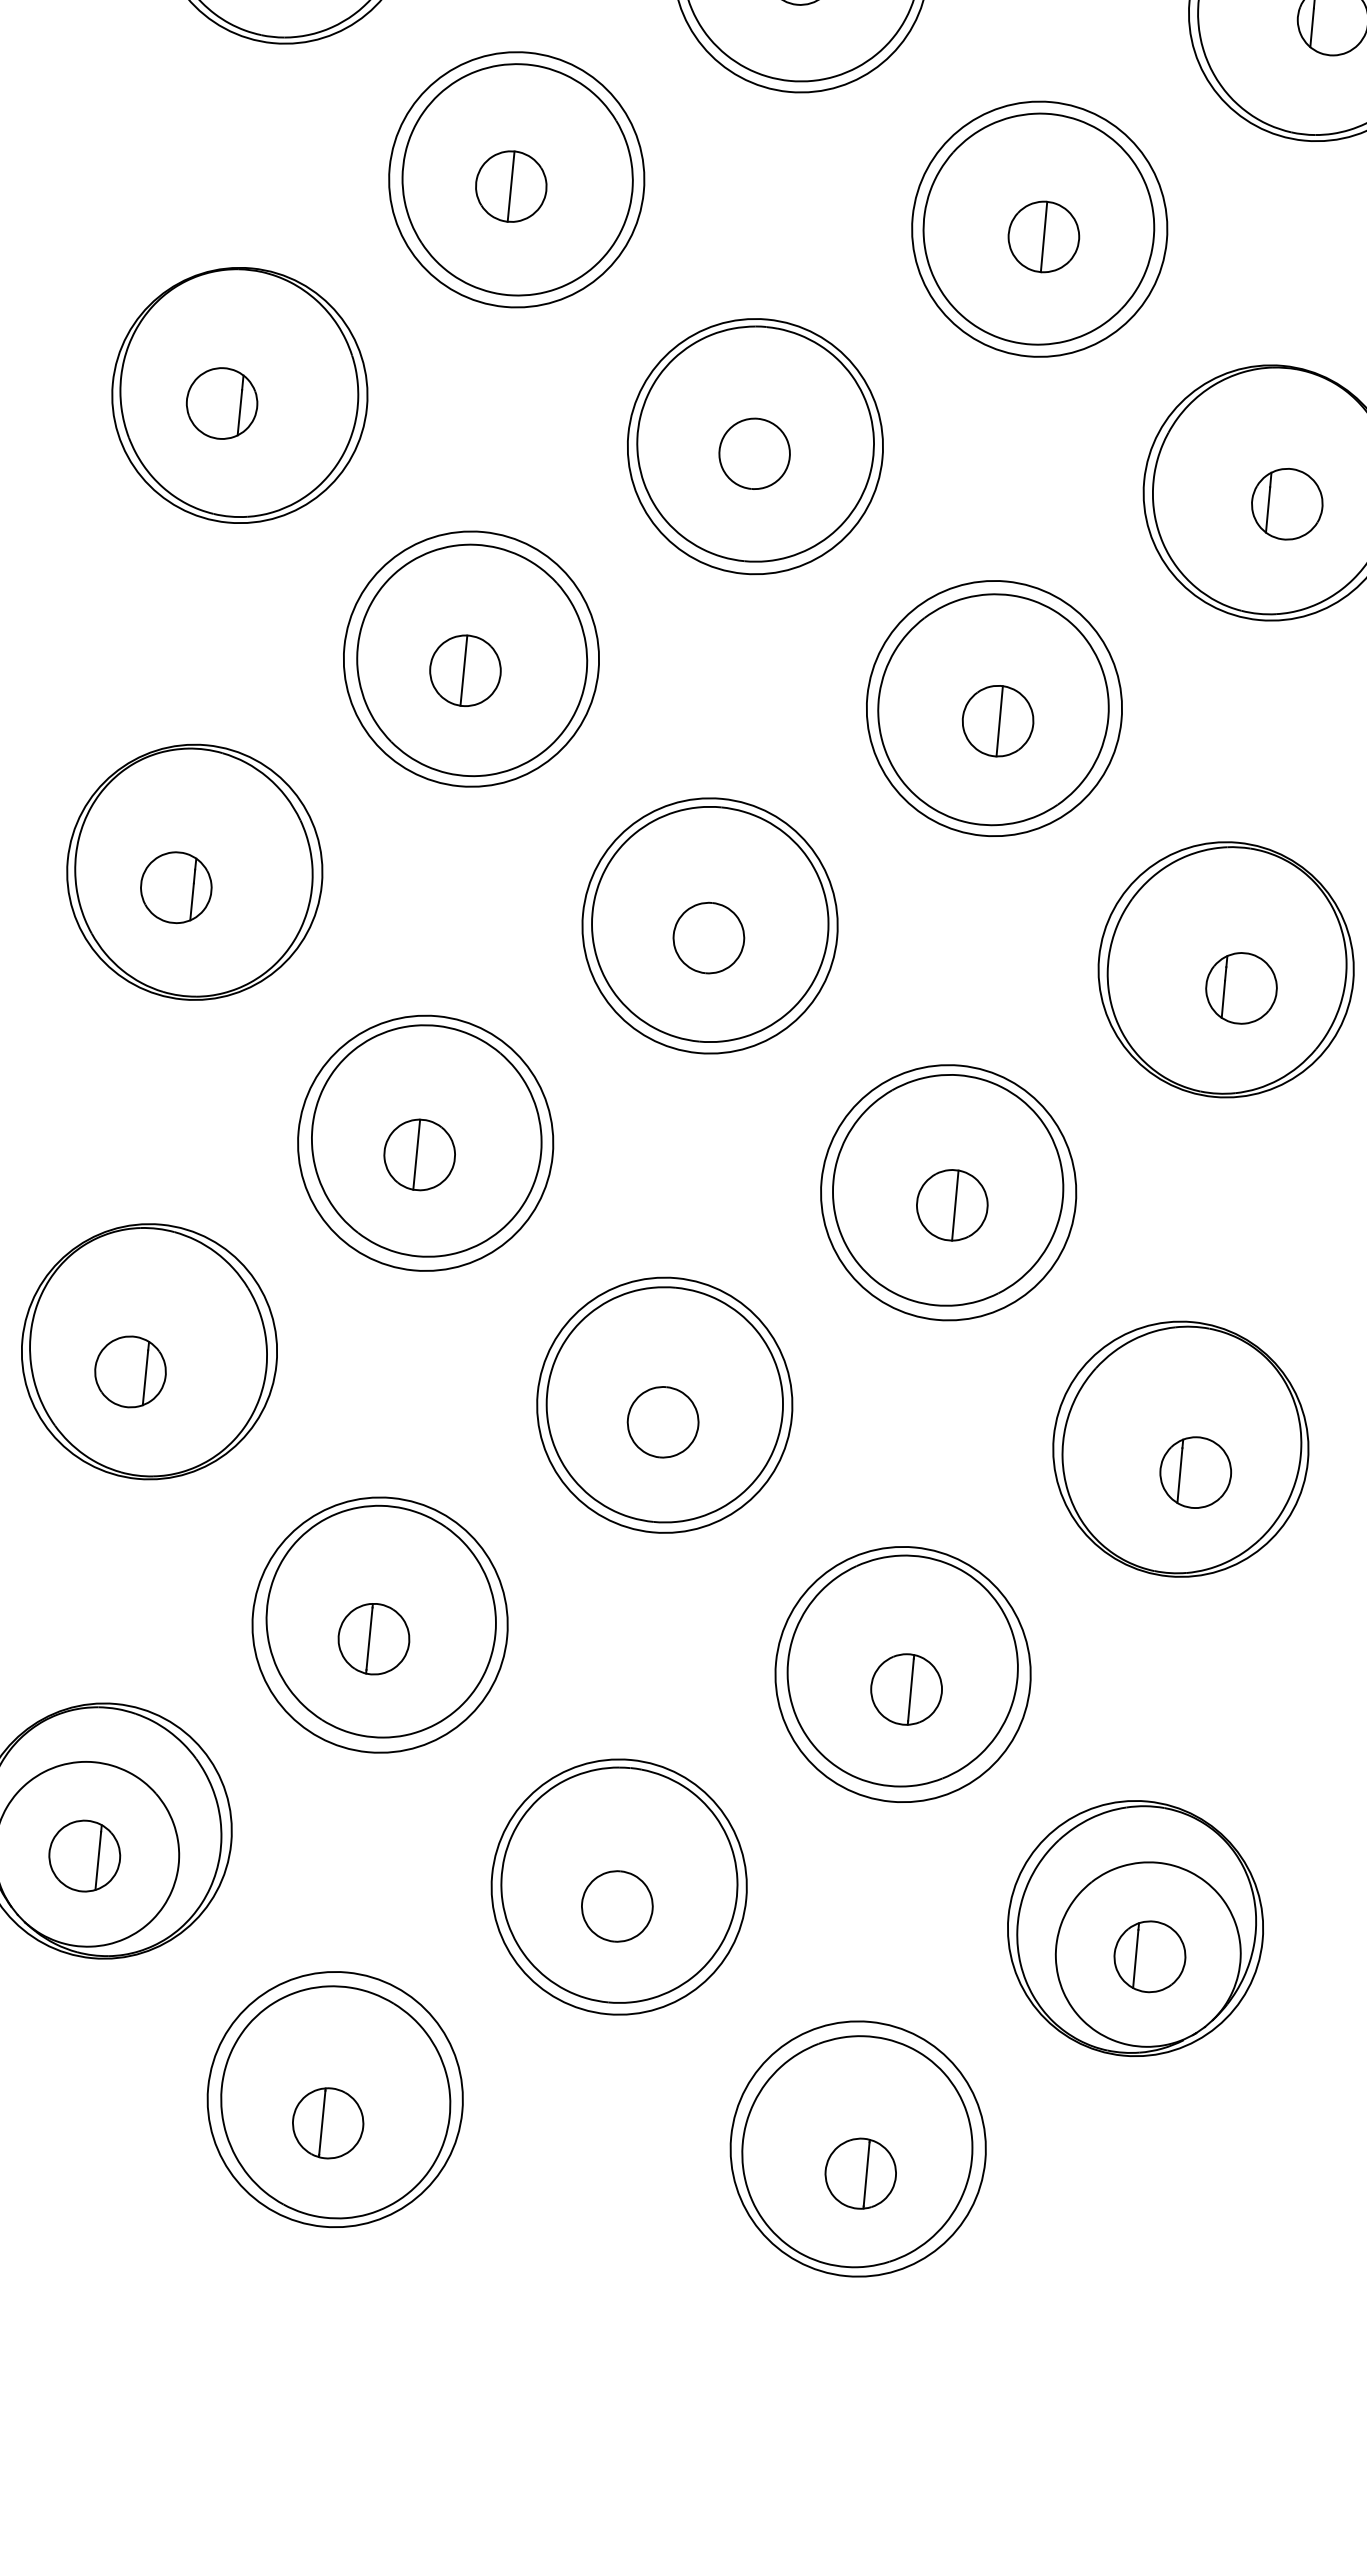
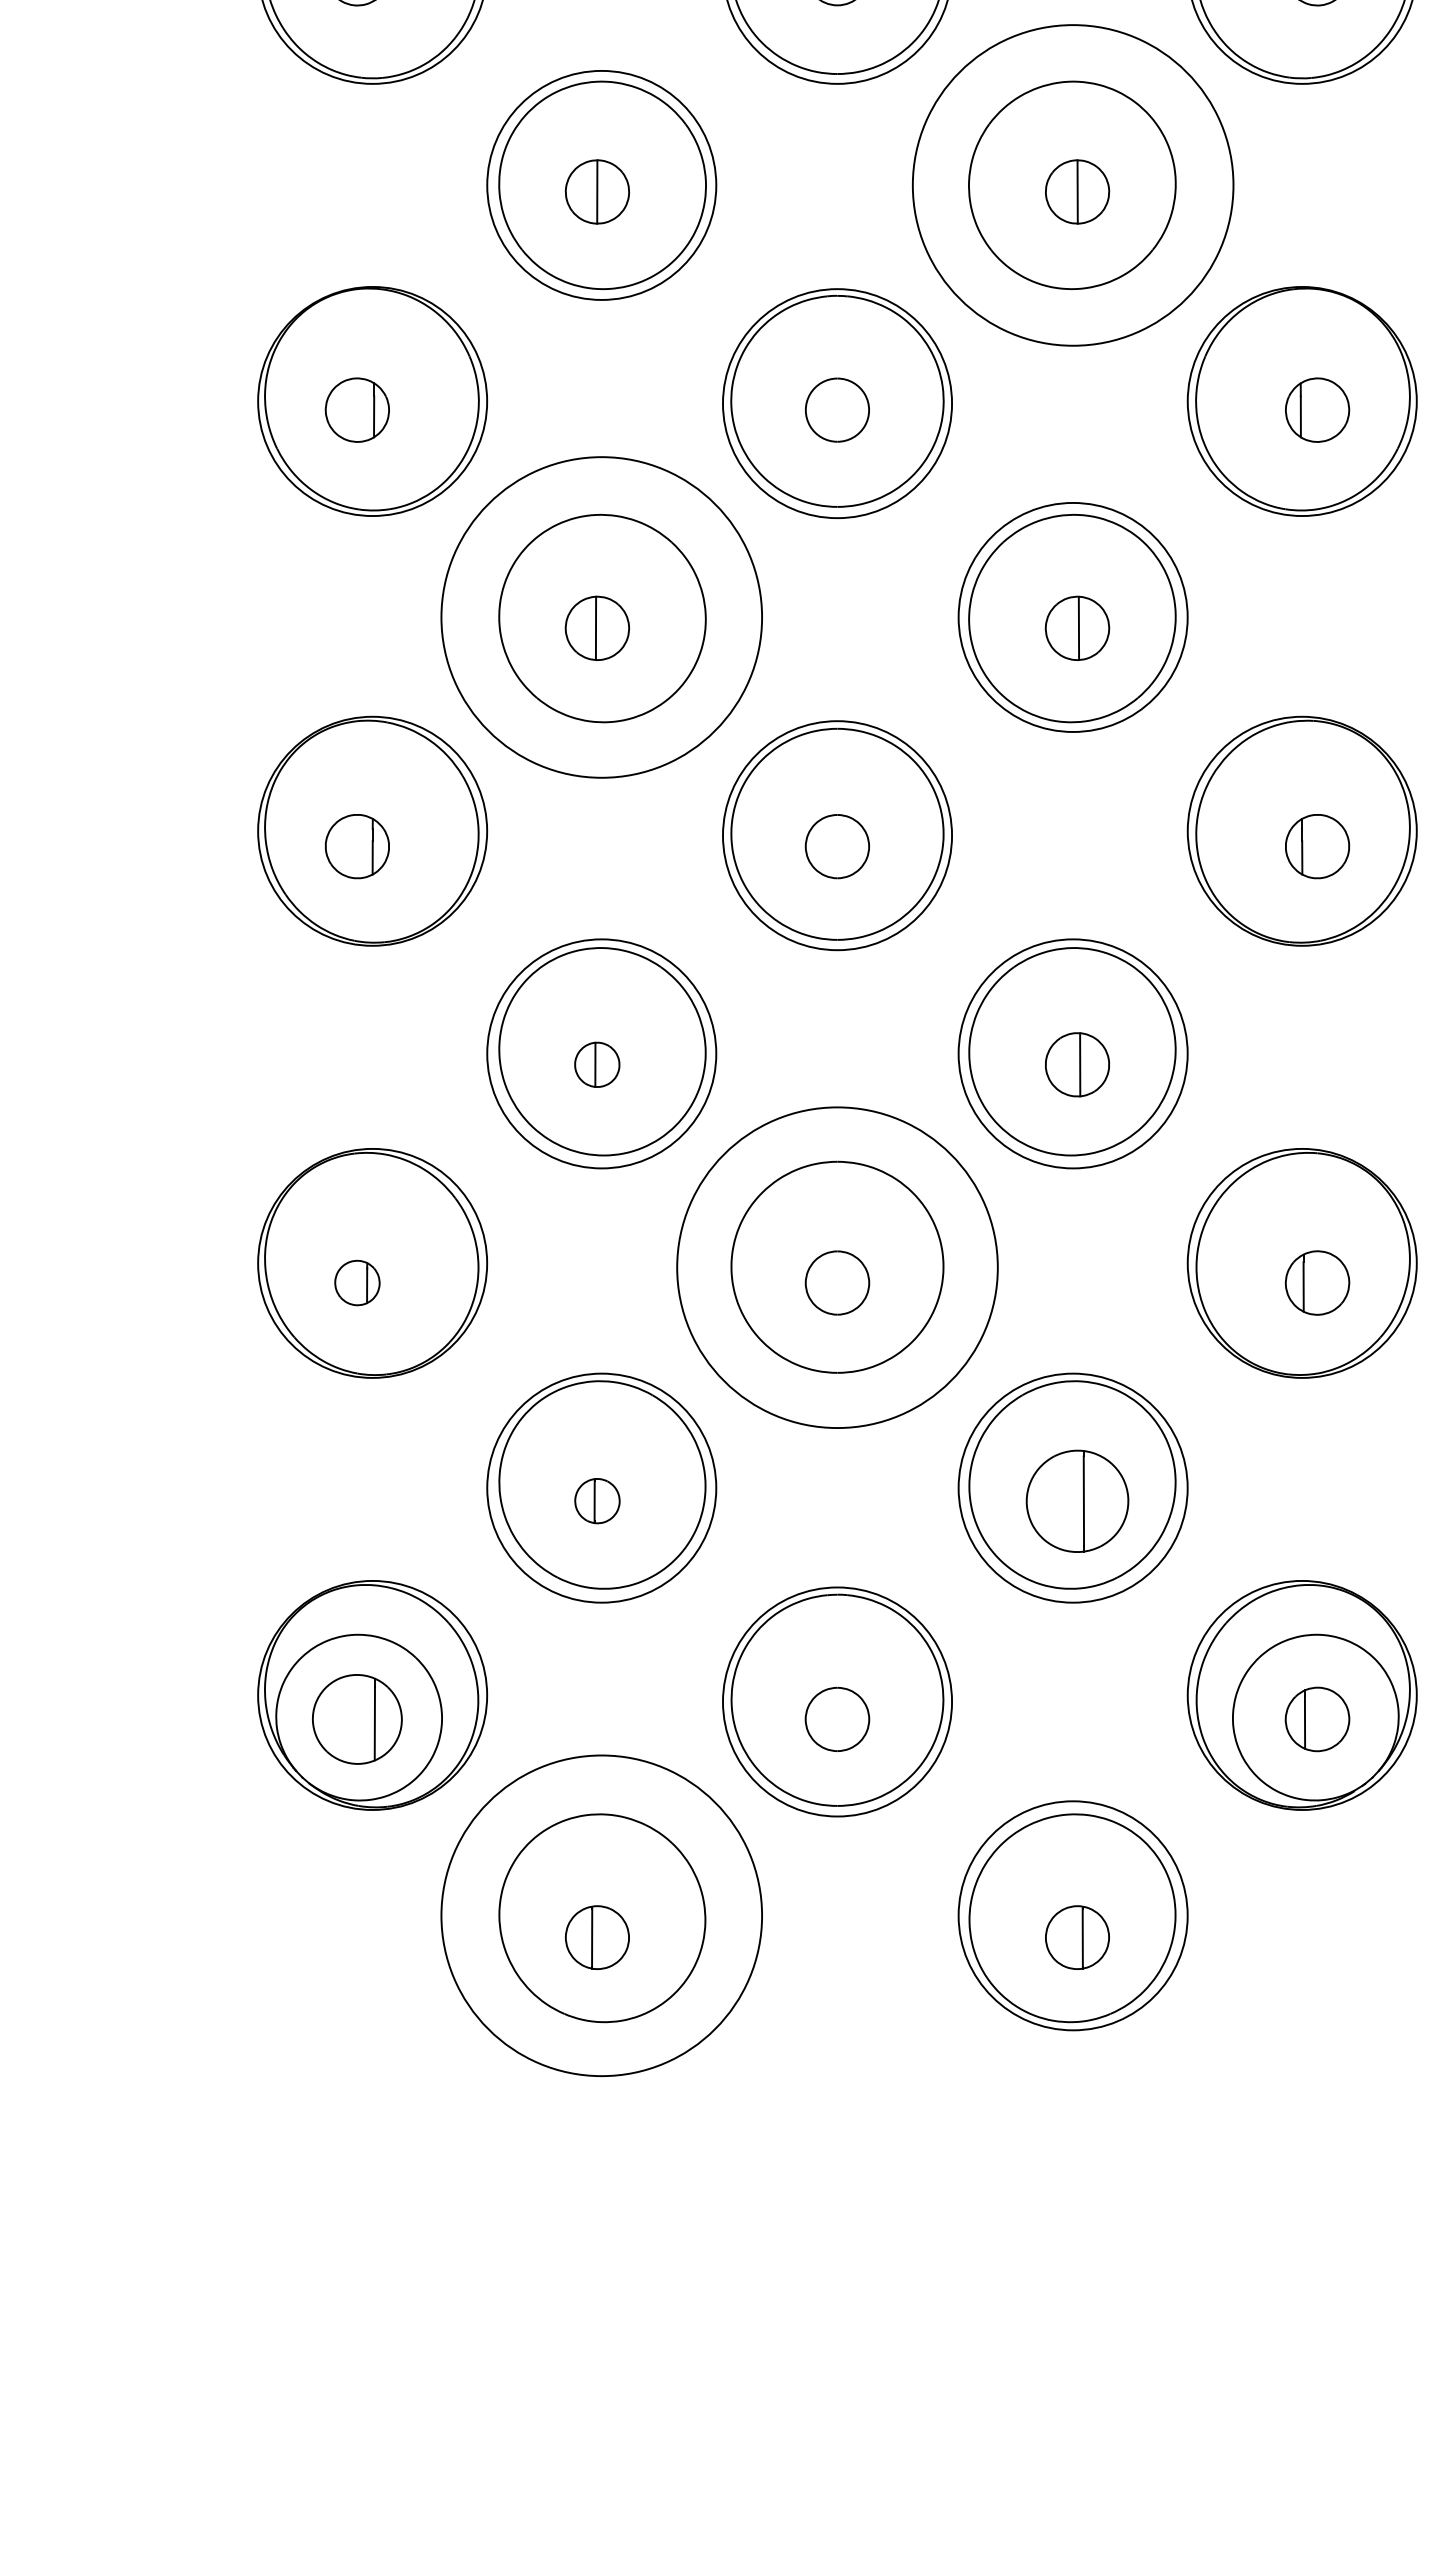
circle: (1039, 228) -> (1072, 184), size x1.4
circle: (471, 658) -> (601, 616), size x1.4
part: (418, 1154) -> (596, 1064), size x0.7
part: (130, 1371) -> (357, 1282), size x0.7
circle: (664, 1405) -> (837, 1267), size x1.4
part: (374, 1638) -> (597, 1500), size x0.7
part: (906, 1688) -> (1077, 1500), size x1.6
part: (84, 1856) -> (357, 1719), size x1.4
circle: (335, 2099) -> (601, 1915), size x1.4

